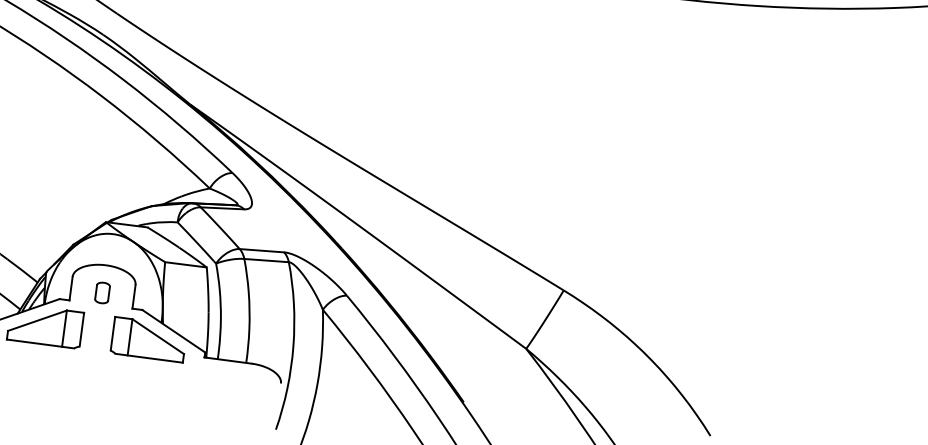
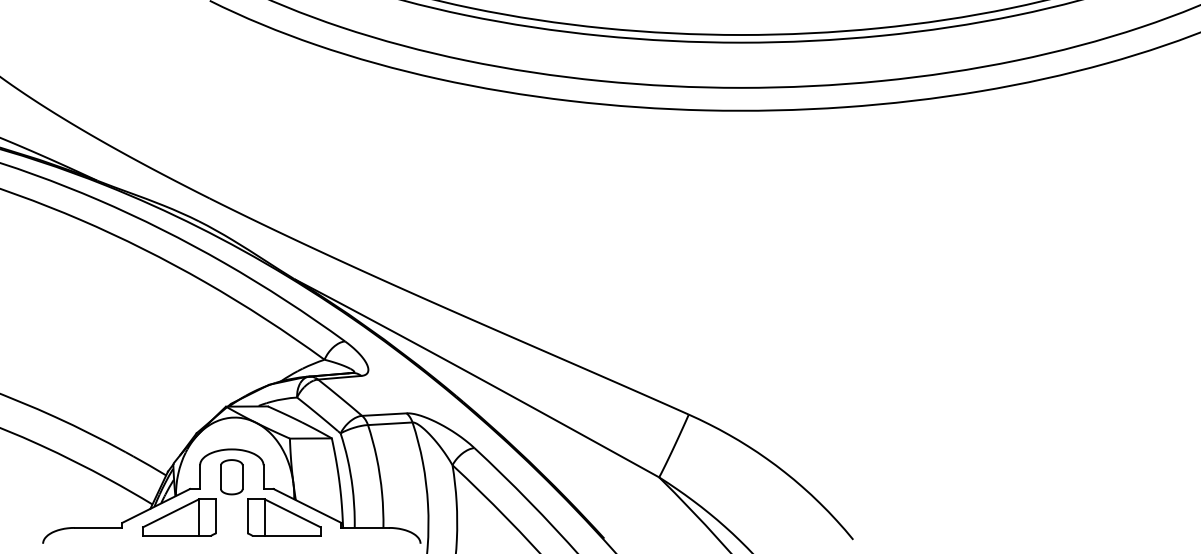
part: (102, 293) -> (231, 477), size x1.67

